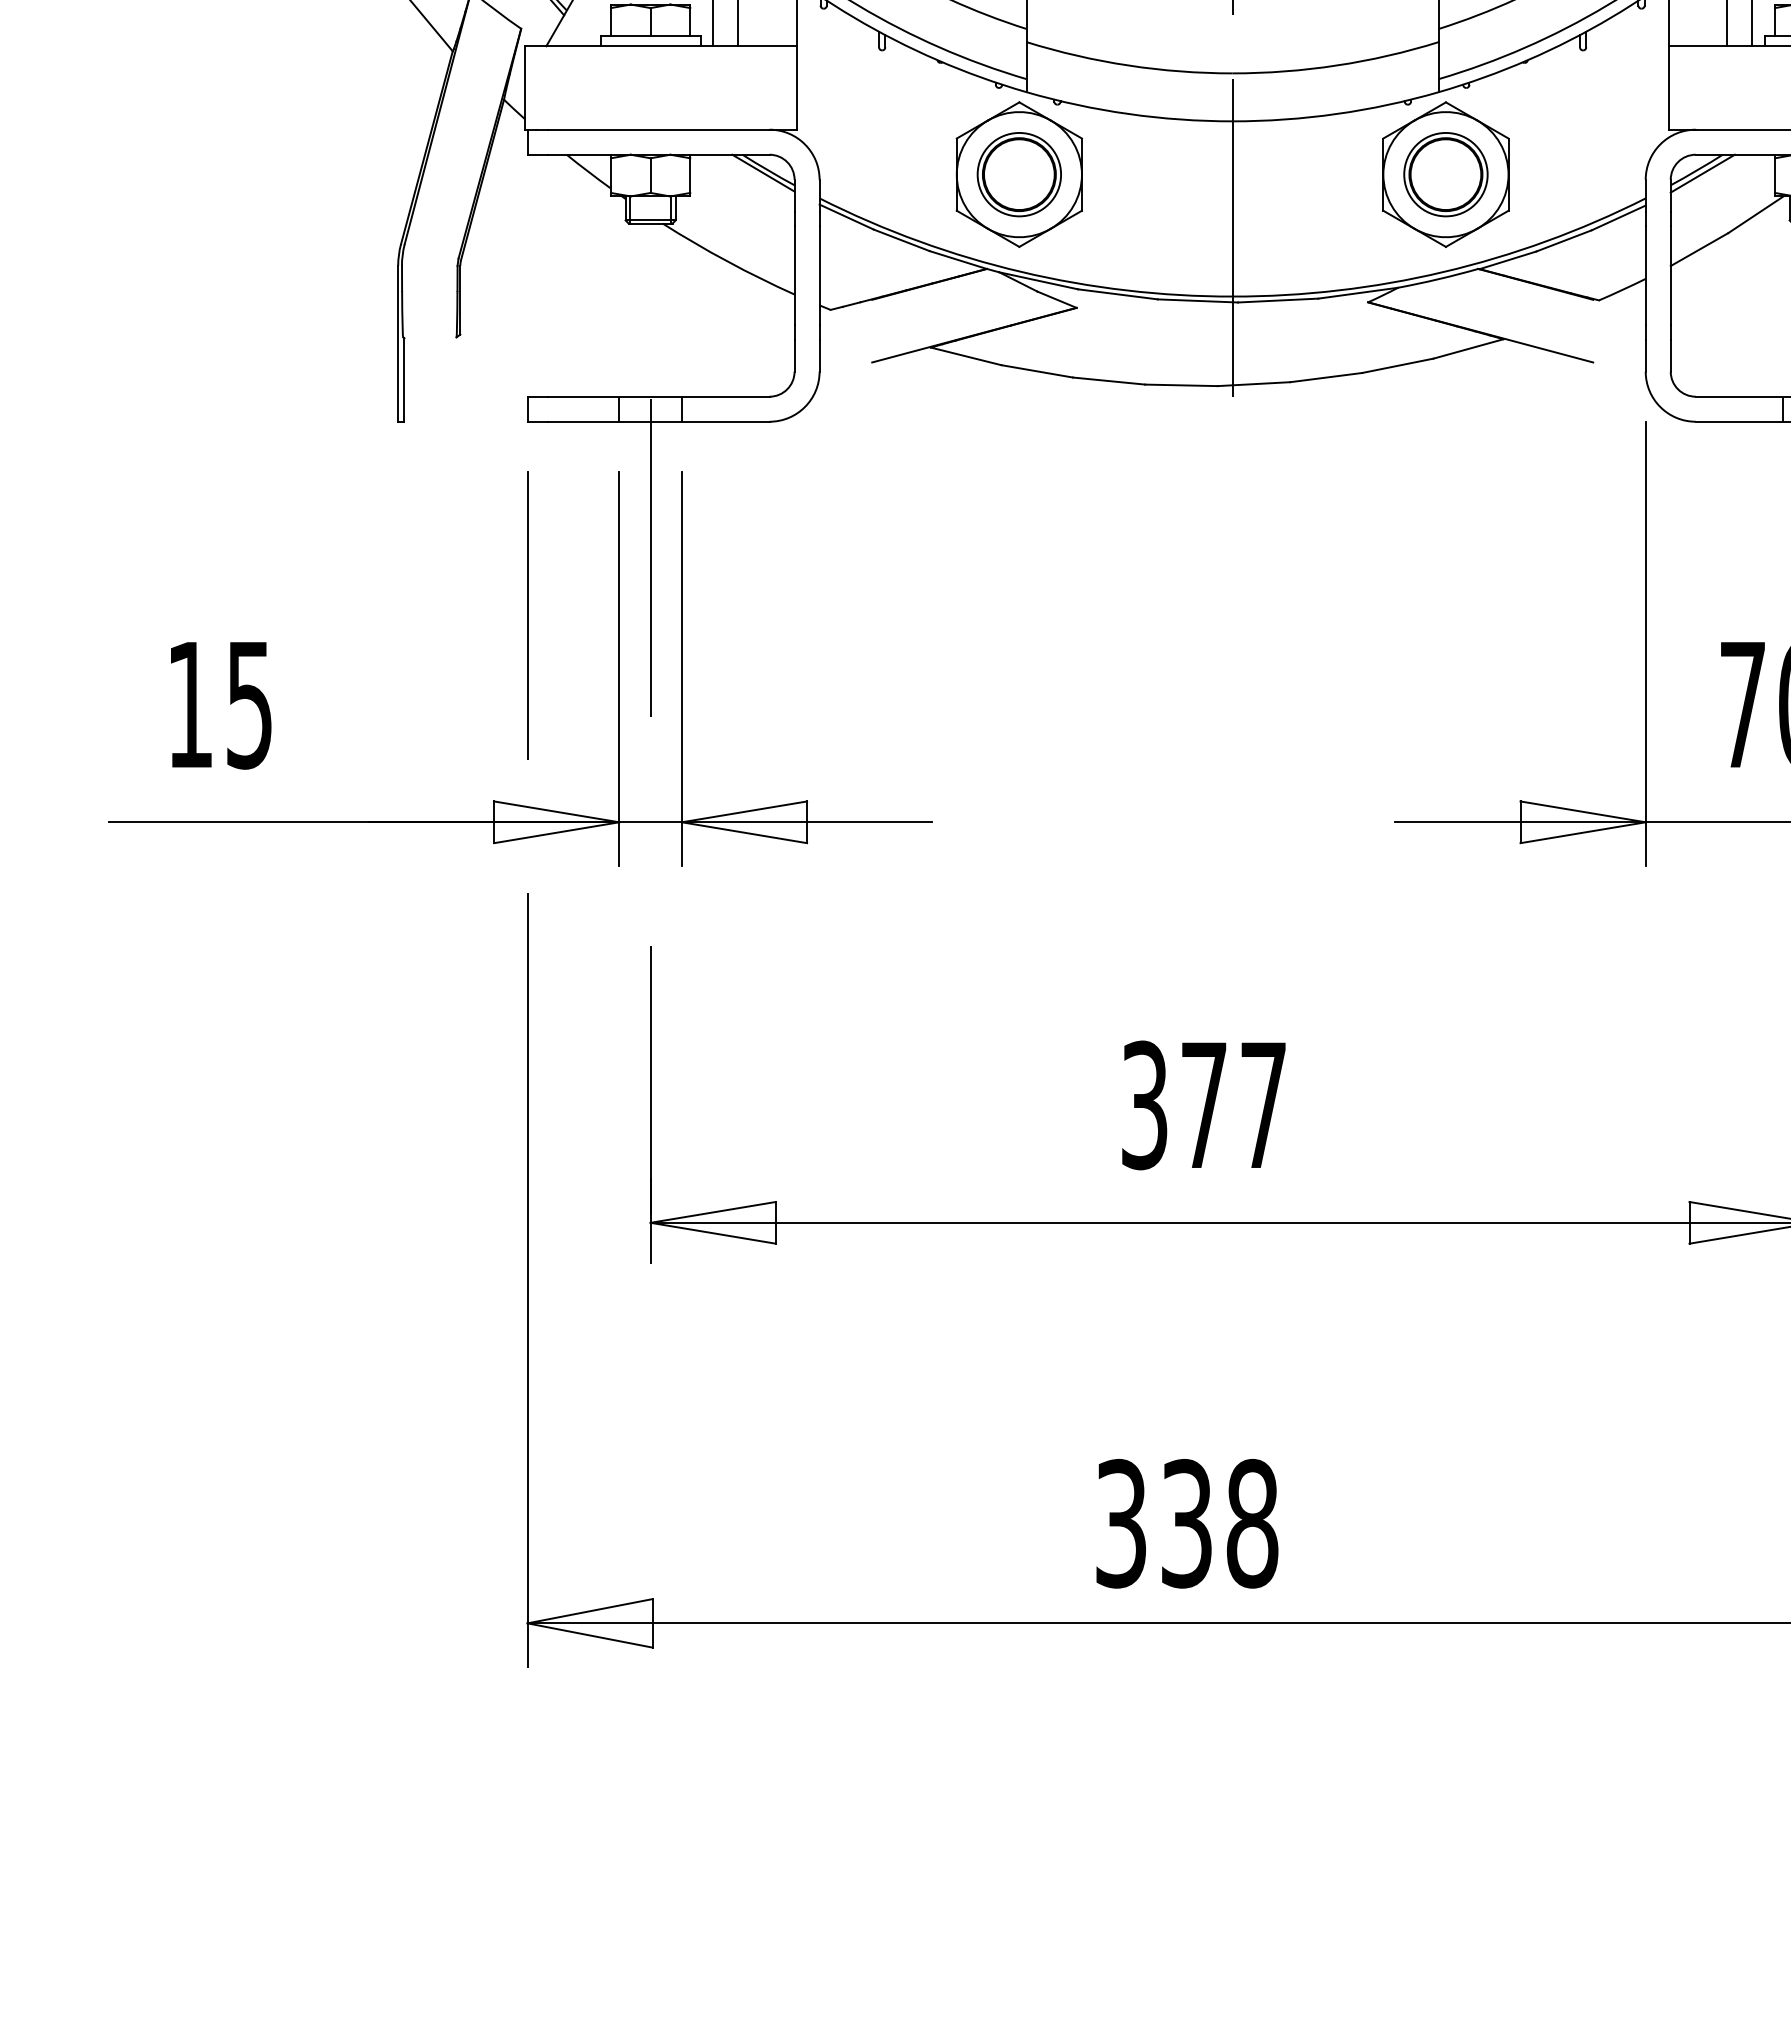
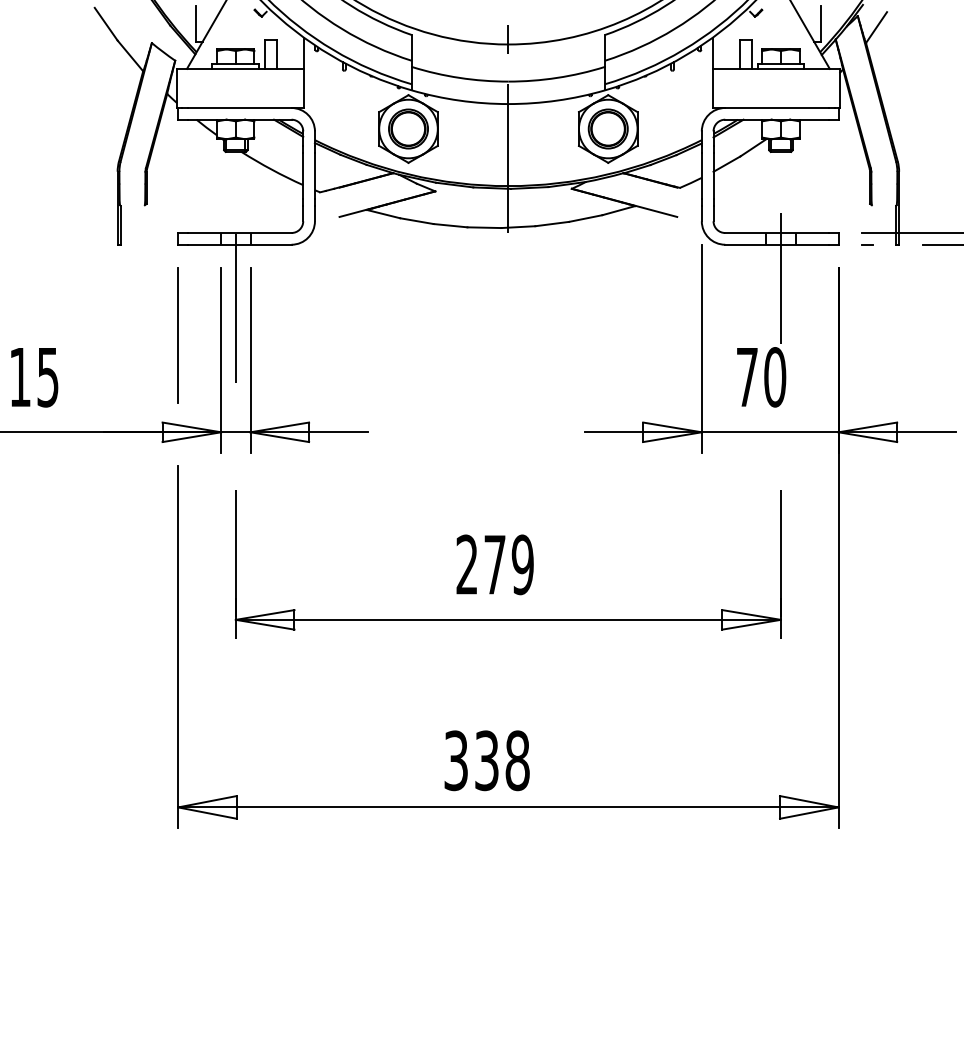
text: (1202, 1104) -> (494, 564), 377 -> 279

